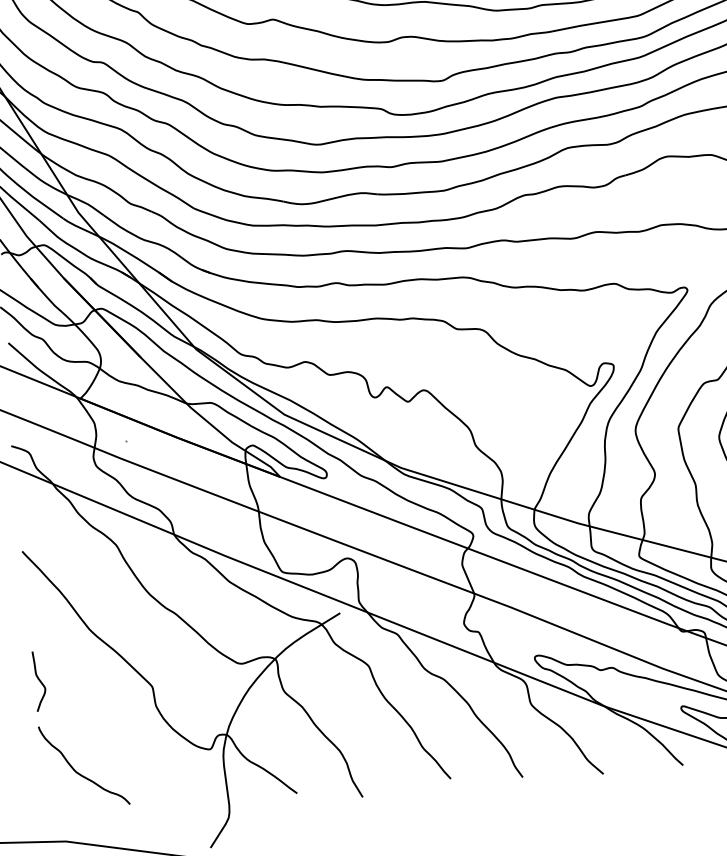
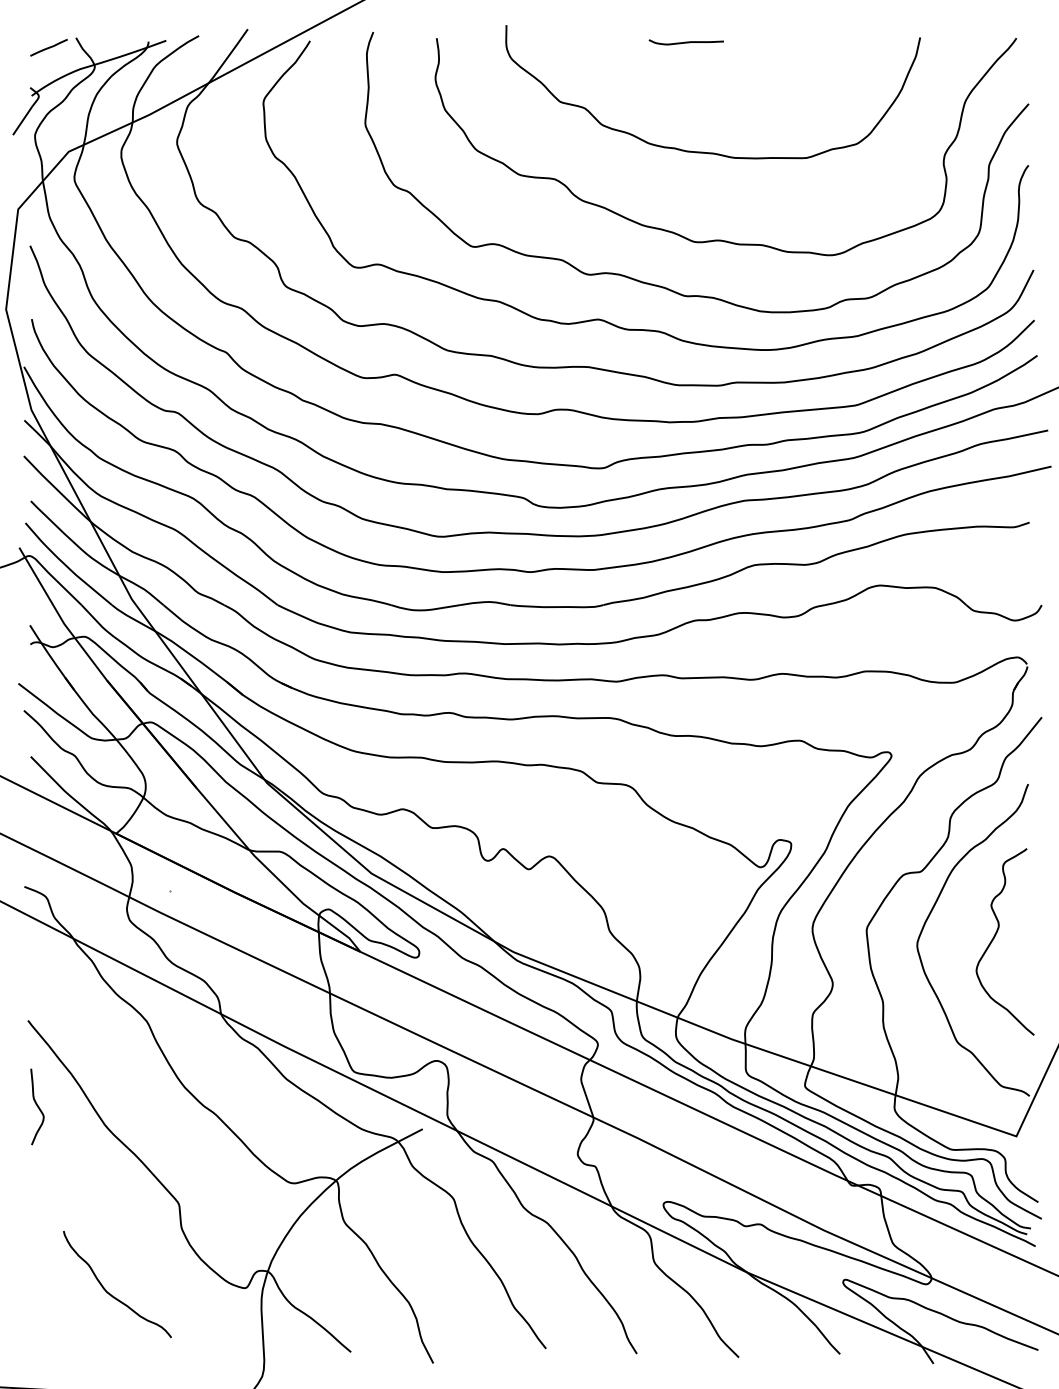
curve: (39, 680) -> (37, 1106), moved
curve: (78, 772) -> (109, 1292), moved

